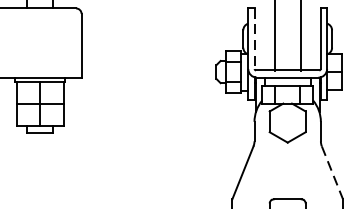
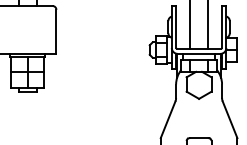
line: (255, 38) -> (176, 26), dashed -> solid
line: (333, 172) -> (230, 119), dashed -> solid

